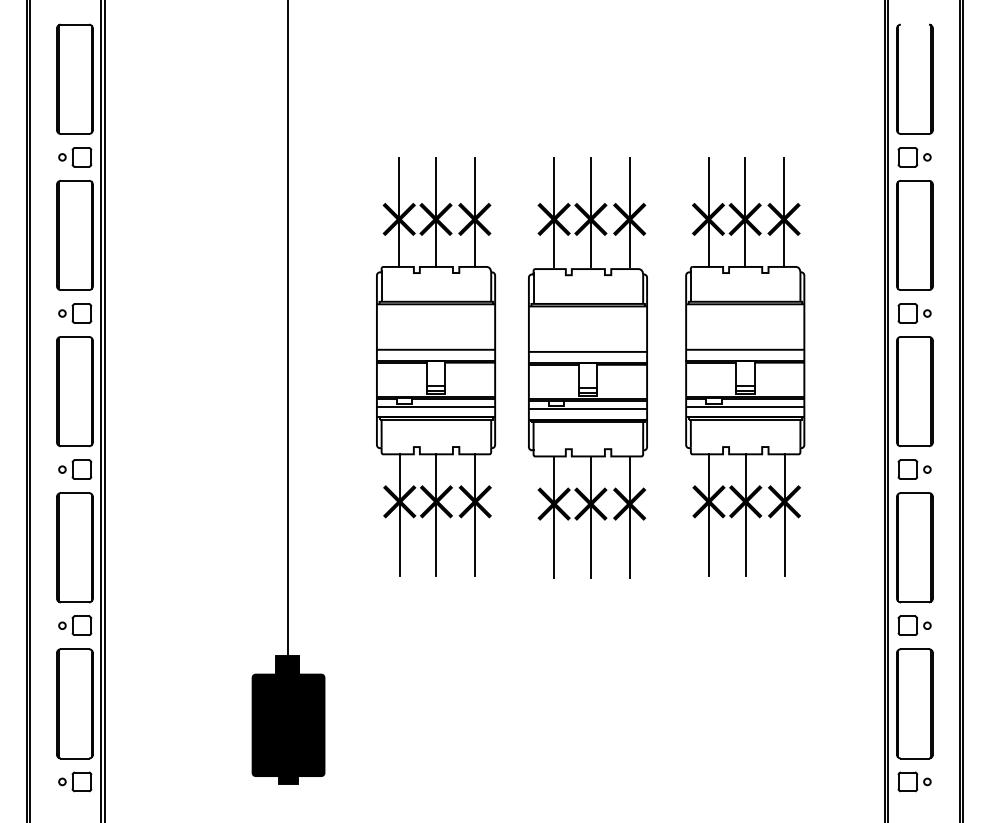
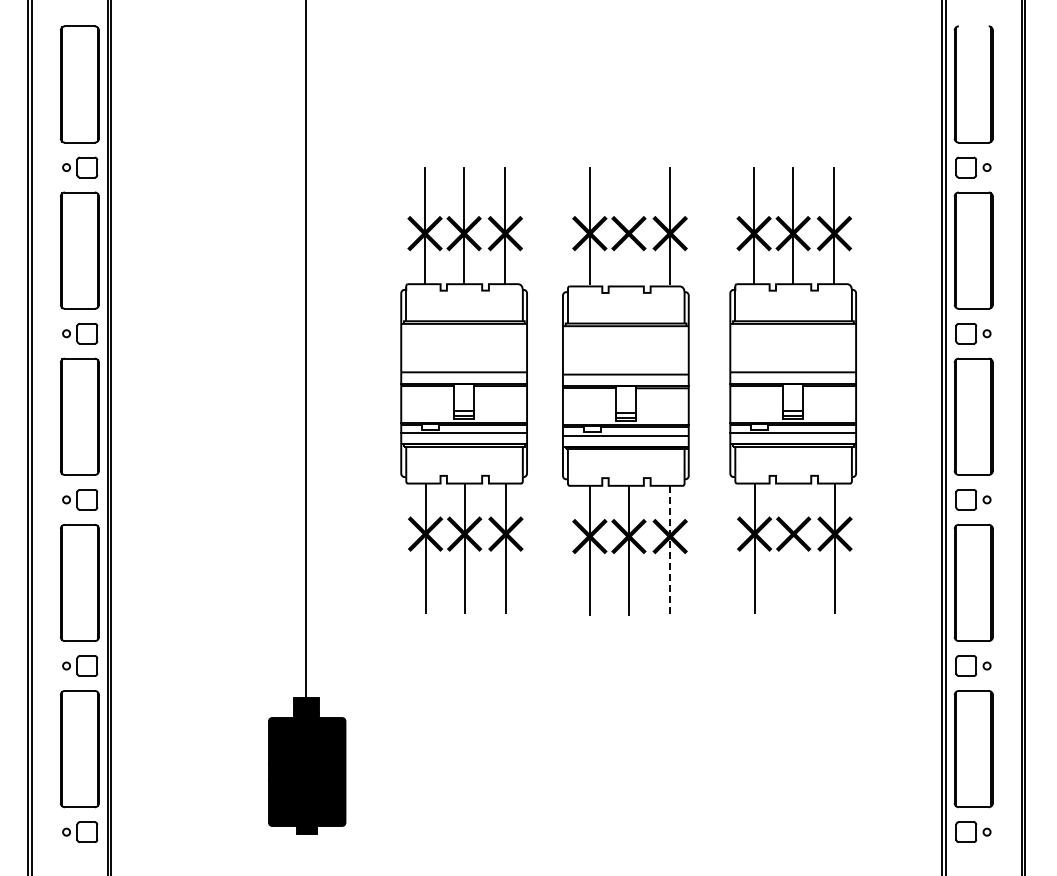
line: (590, 212) -> (628, 226), removed
line: (745, 514) -> (793, 547), removed
line: (629, 517) -> (670, 550), solid -> dashed

